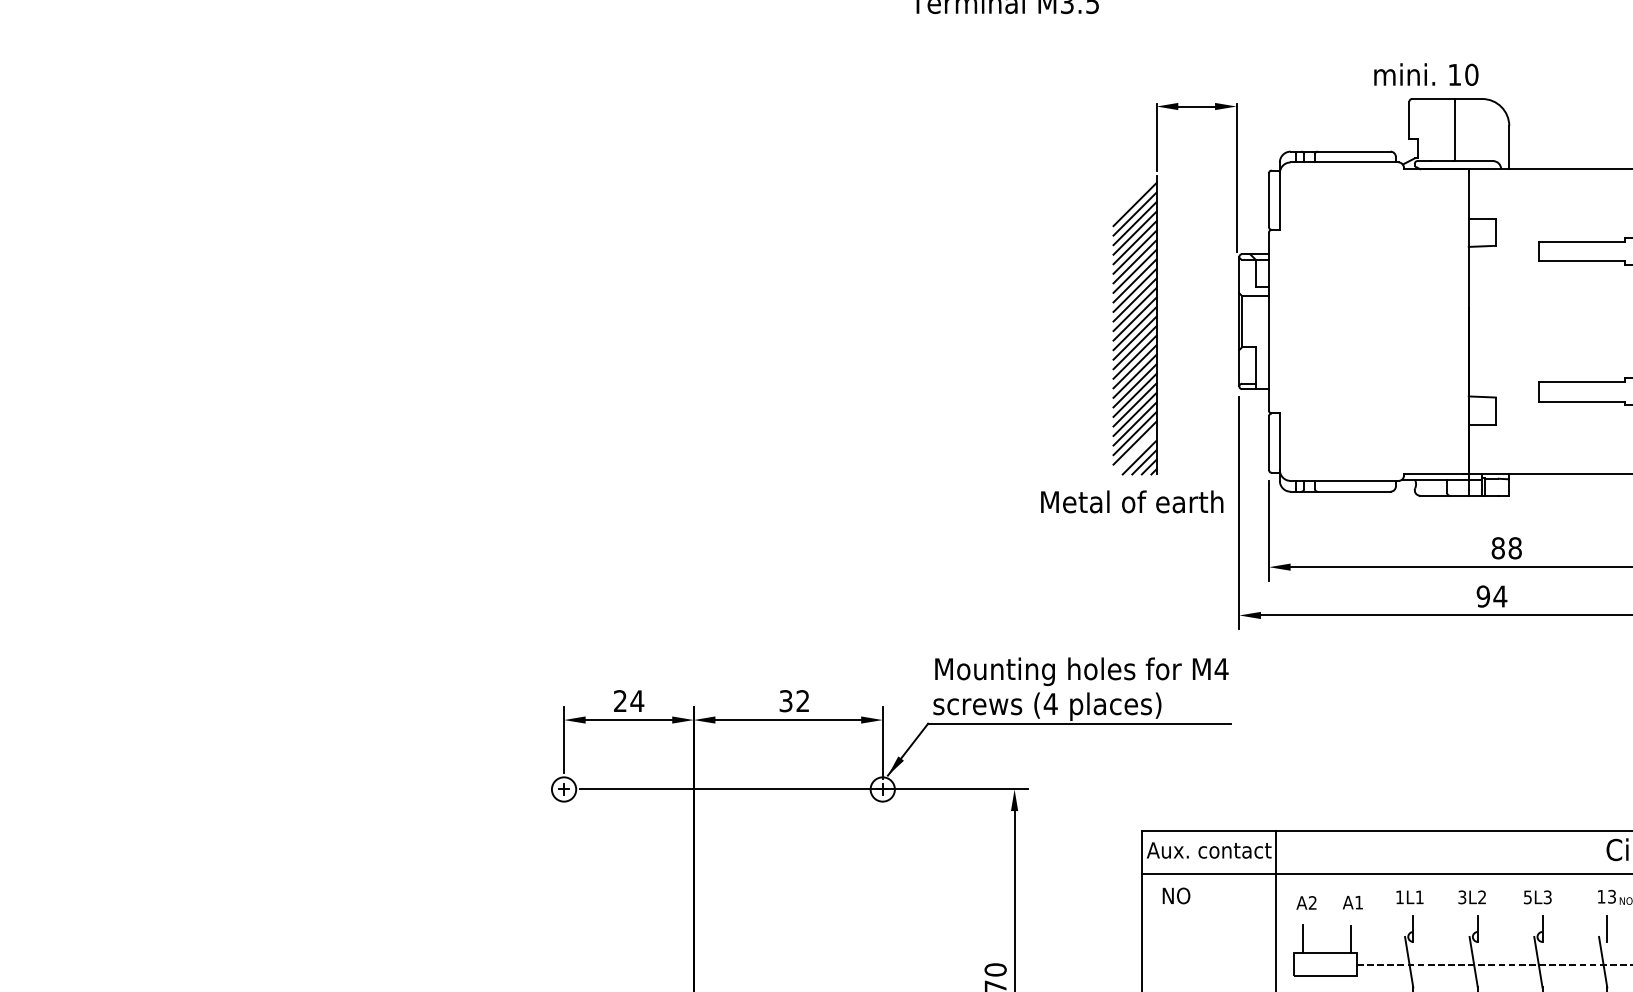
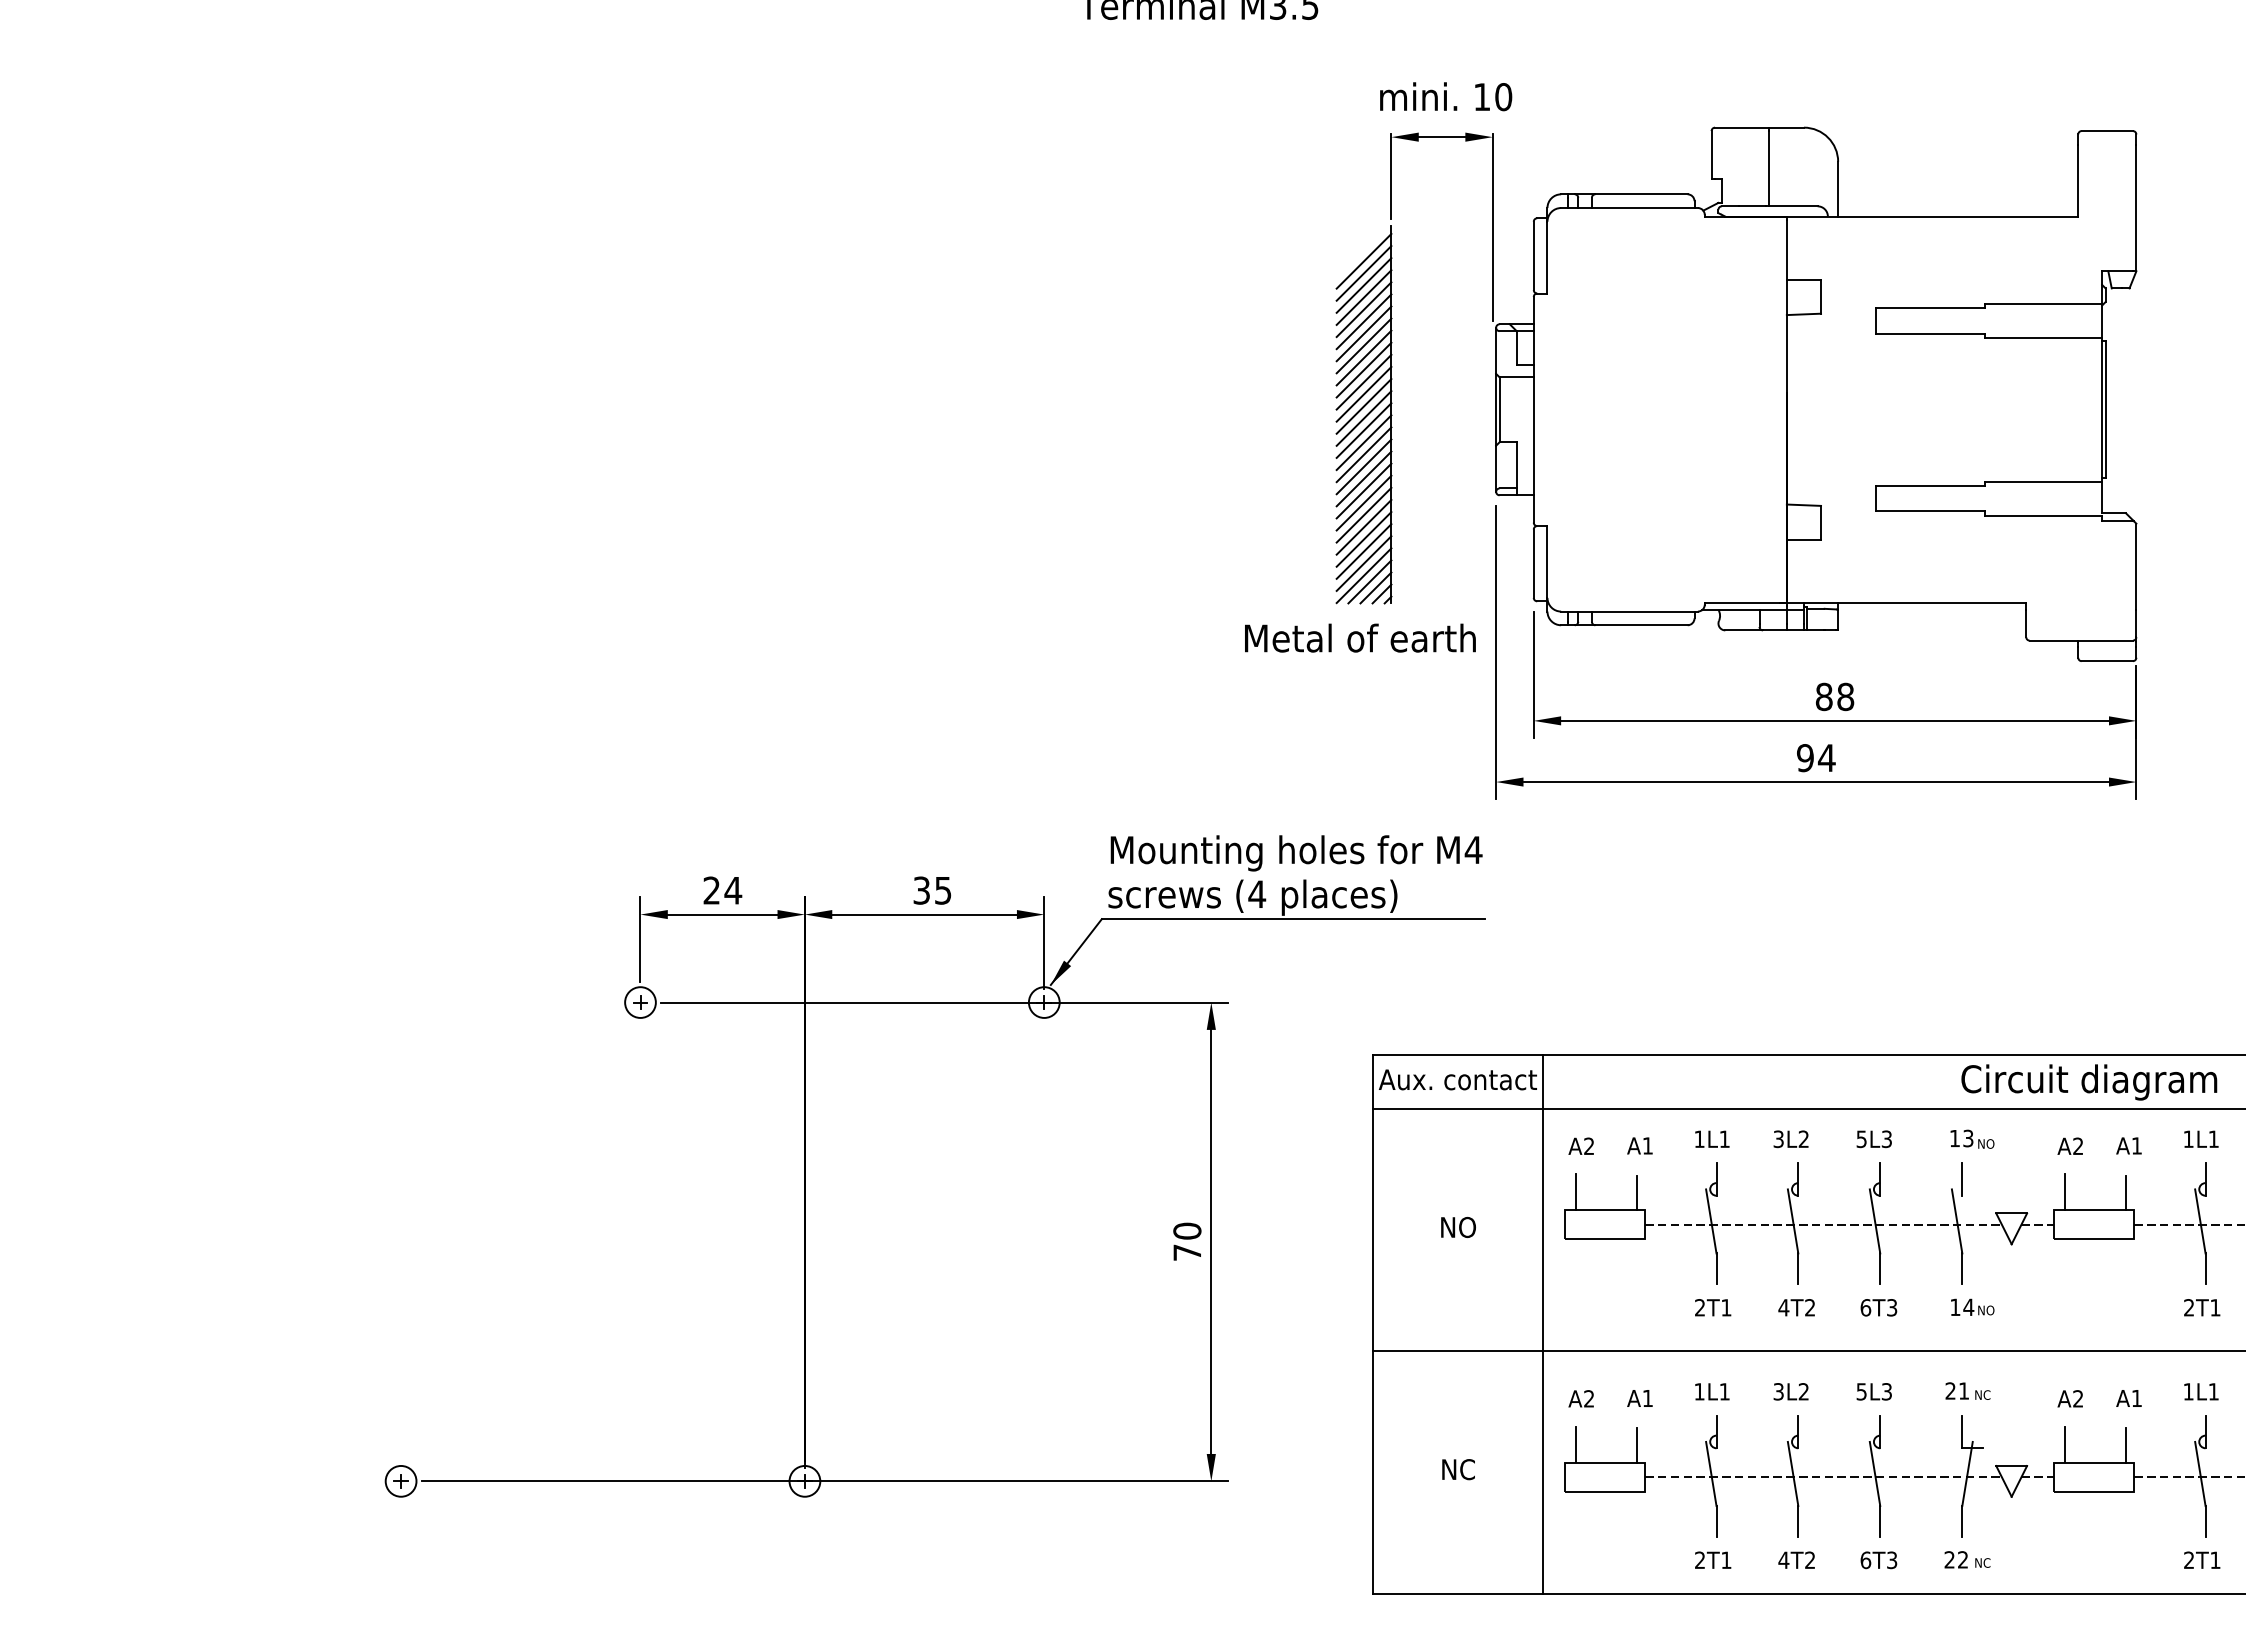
text: (1426, 74) -> (1446, 96), moved
line: (1134, 452) -> (1363, 575), added
text: (803, 701) -> (943, 890), 32 -> 35
text: (1176, 895) -> (1458, 1226), moved

